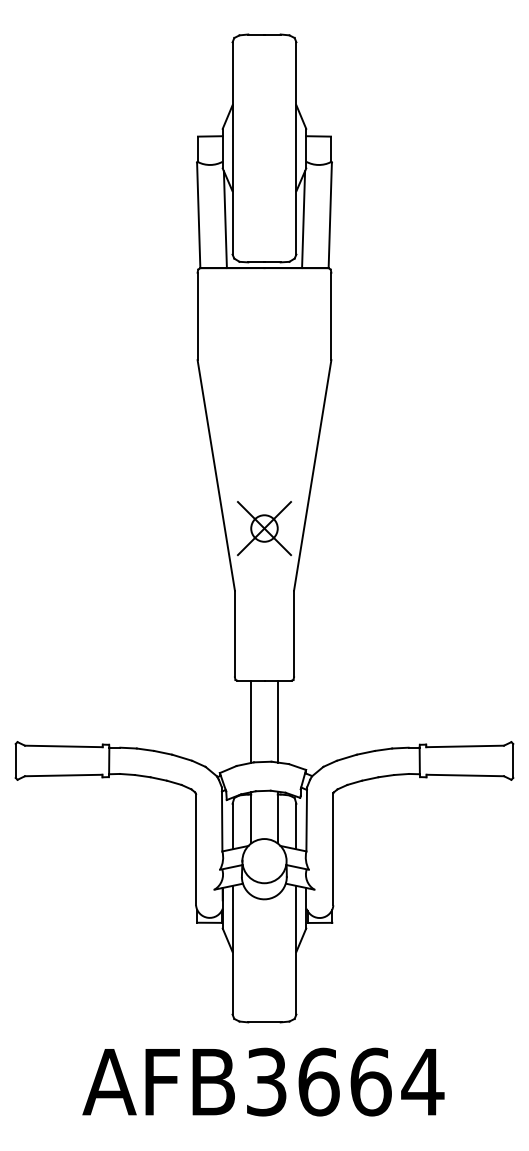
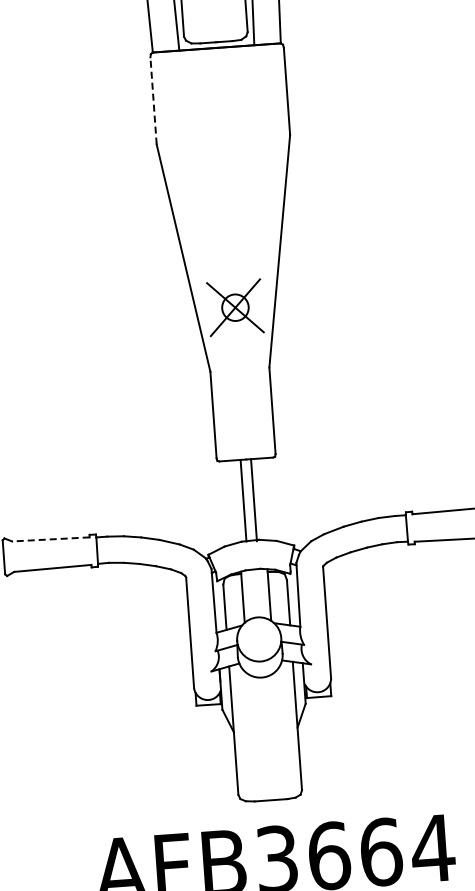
line: (197, 316) -> (153, 101), solid -> dashed
line: (251, 721) -> (254, 499), moved
line: (277, 721) -> (243, 500), moved
line: (63, 746) -> (50, 539), solid -> dashed

